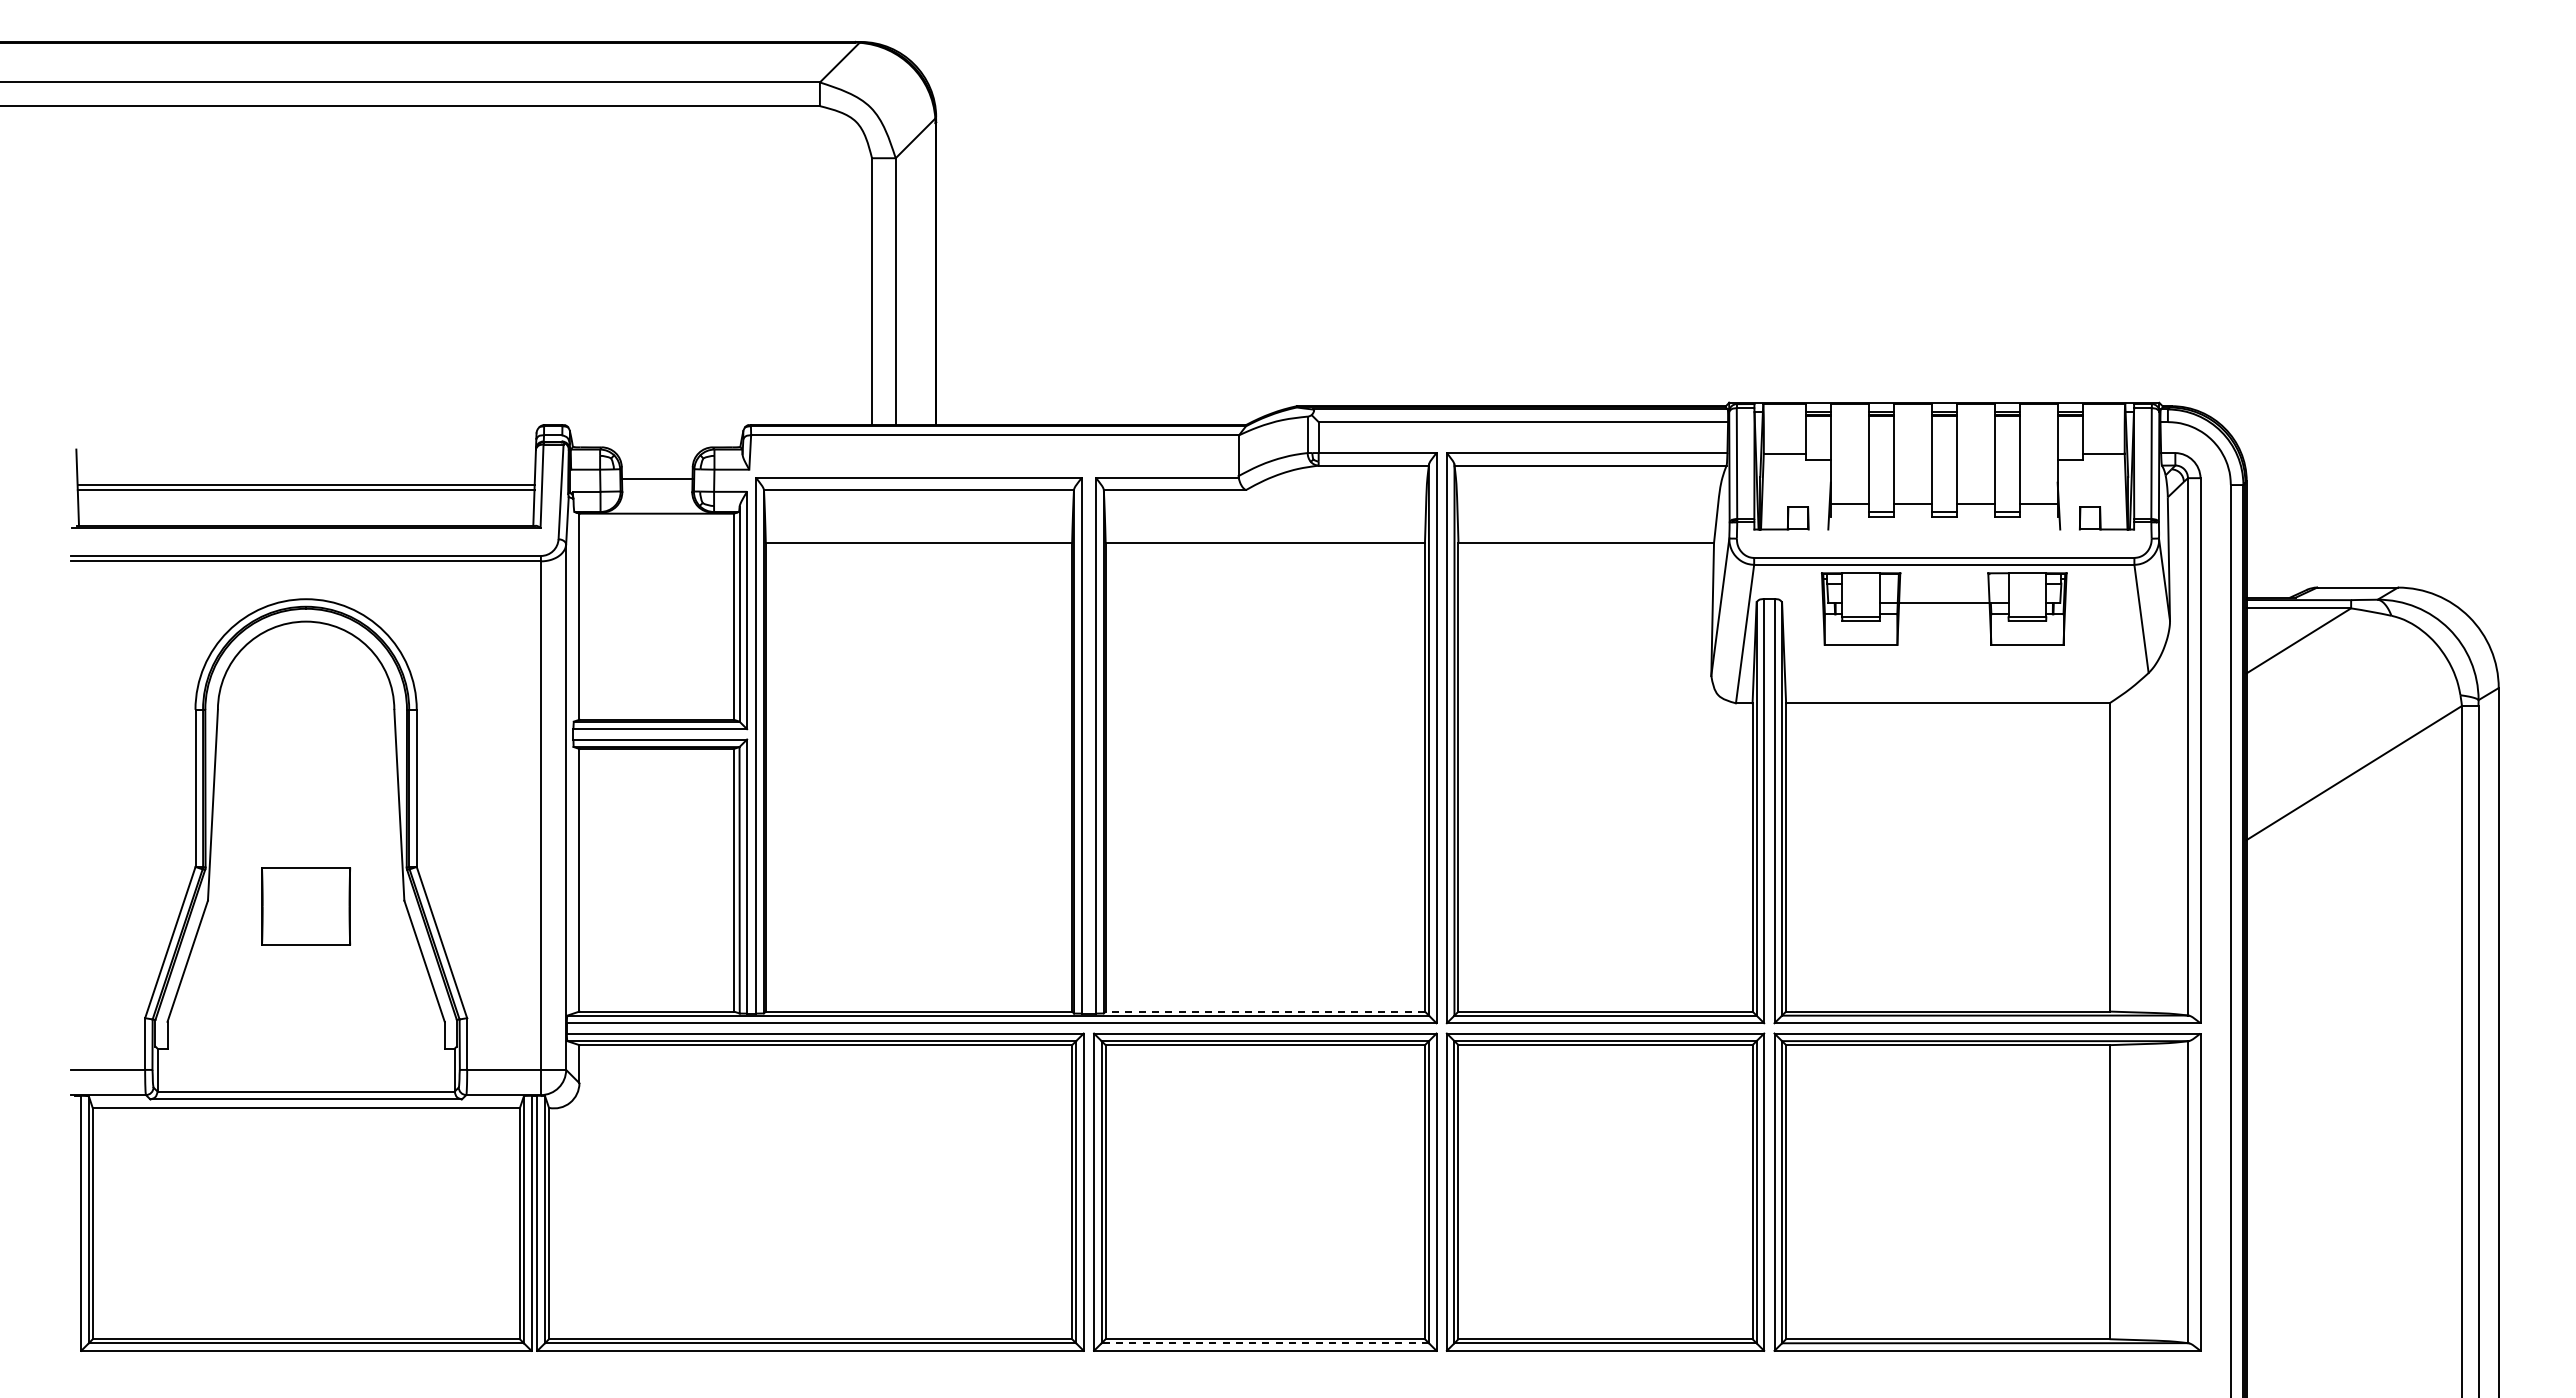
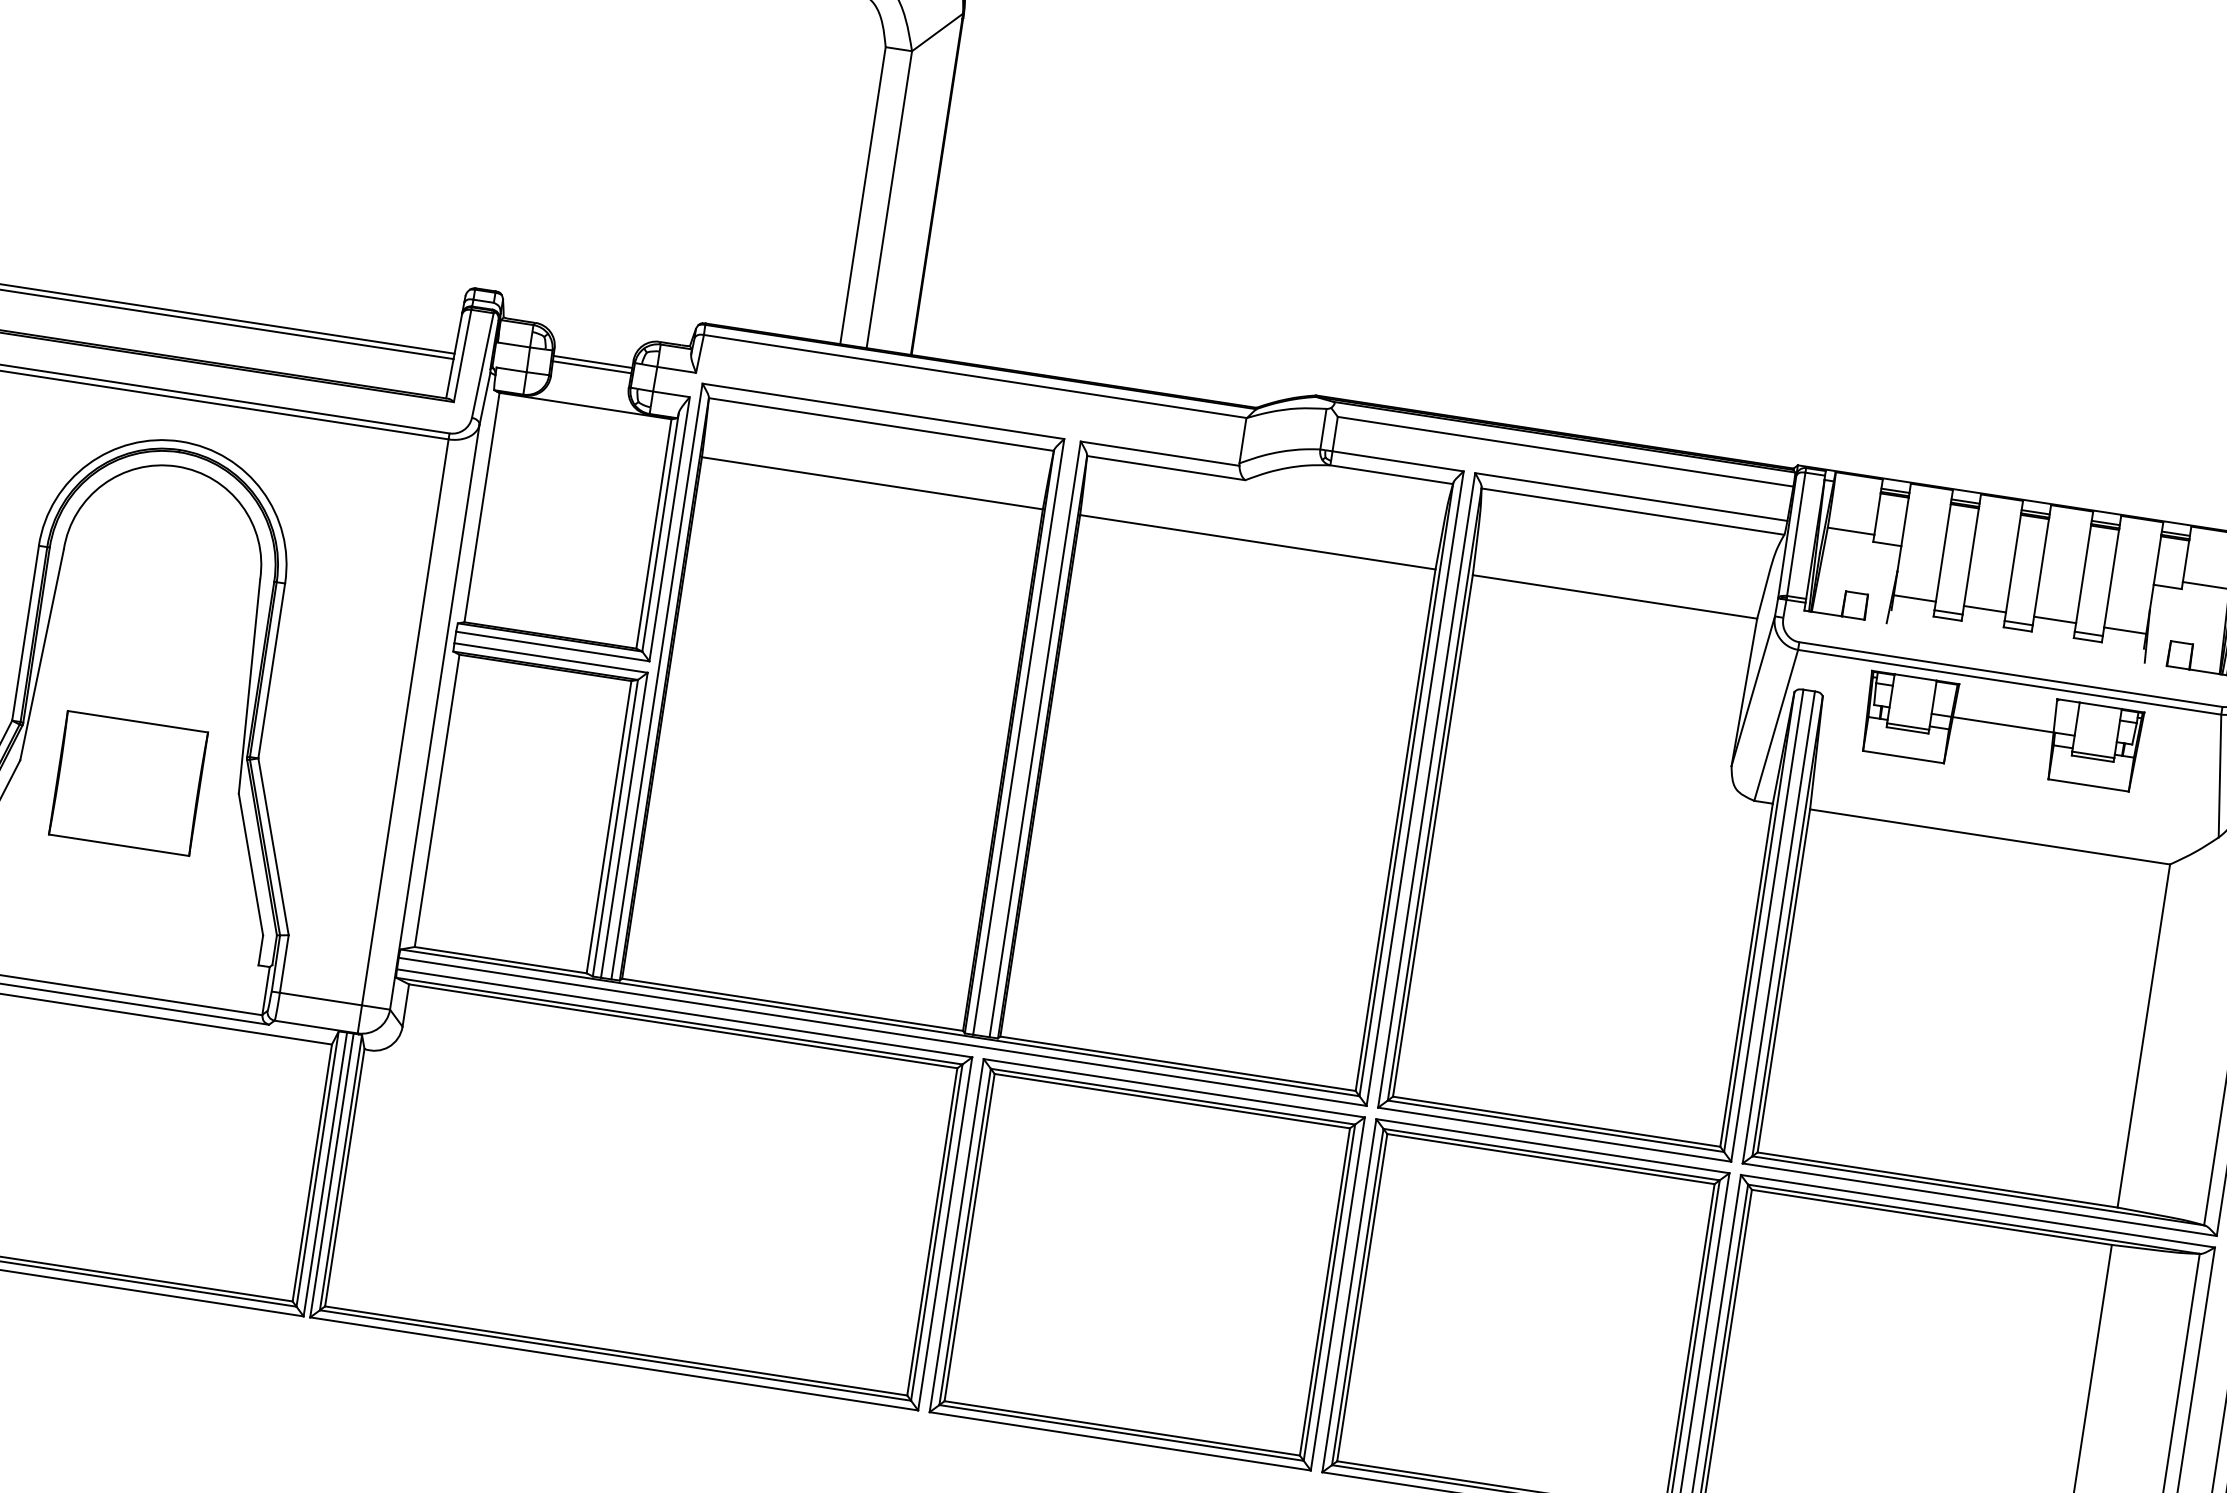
line: (656, 473) -> (592, 361), added
part: (305, 906) -> (127, 783), size x1.43
line: (1265, 1011) -> (1178, 1063), dashed -> solid
line: (1265, 1343) -> (1121, 1433), dashed -> solid

